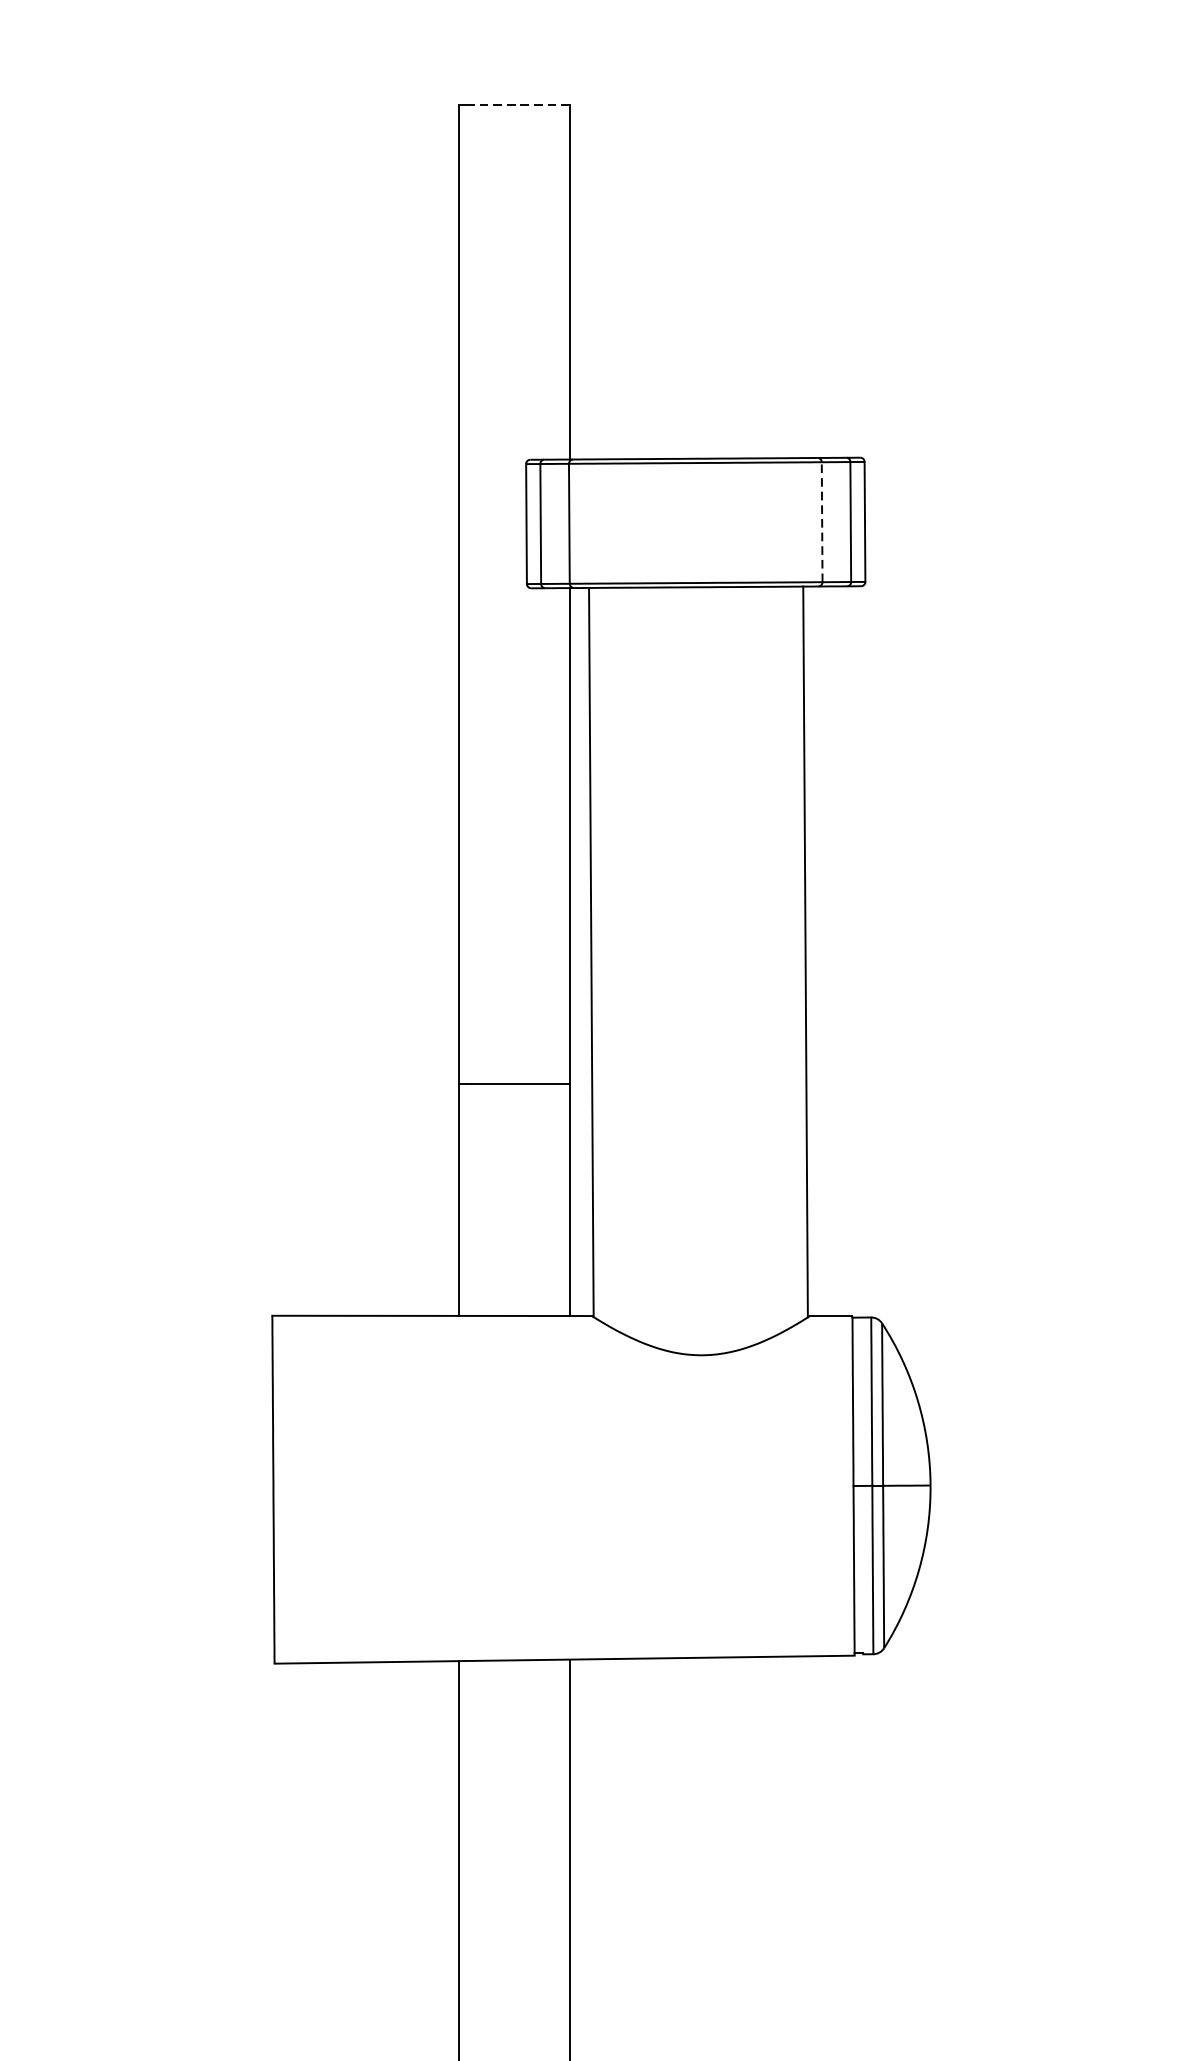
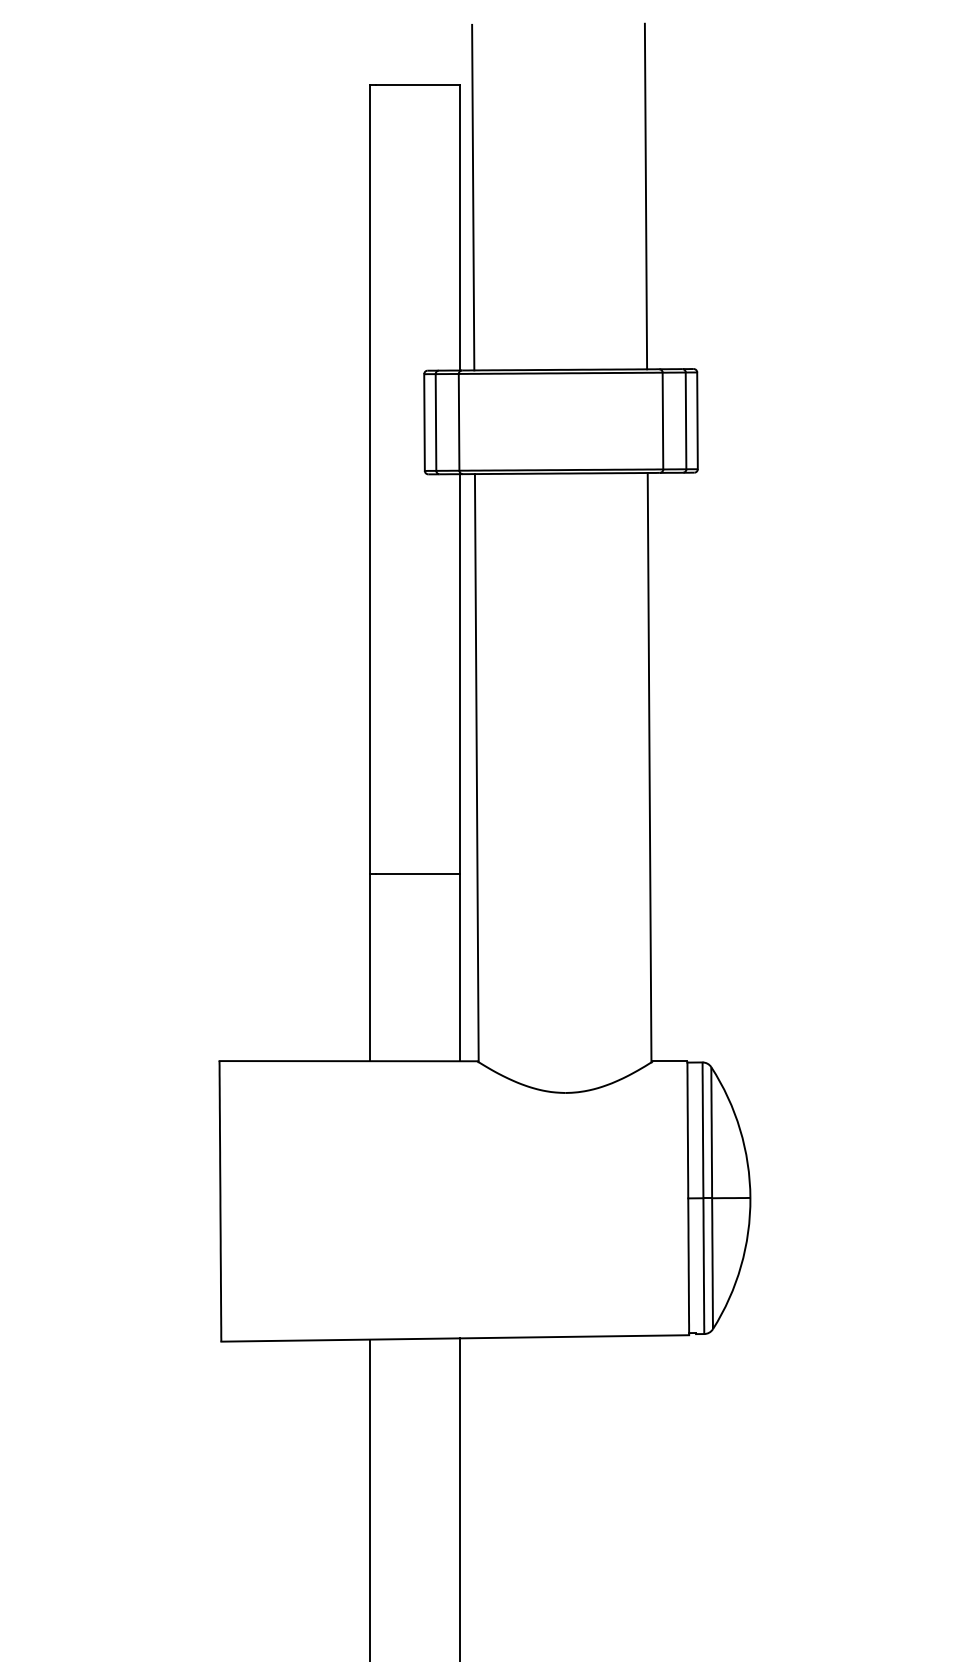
line: (517, 104) -> (417, 84), dashed -> solid
line: (800, 243) -> (645, 196), added
line: (587, 245) -> (473, 197), added
line: (821, 521) -> (662, 420), dashed -> solid

